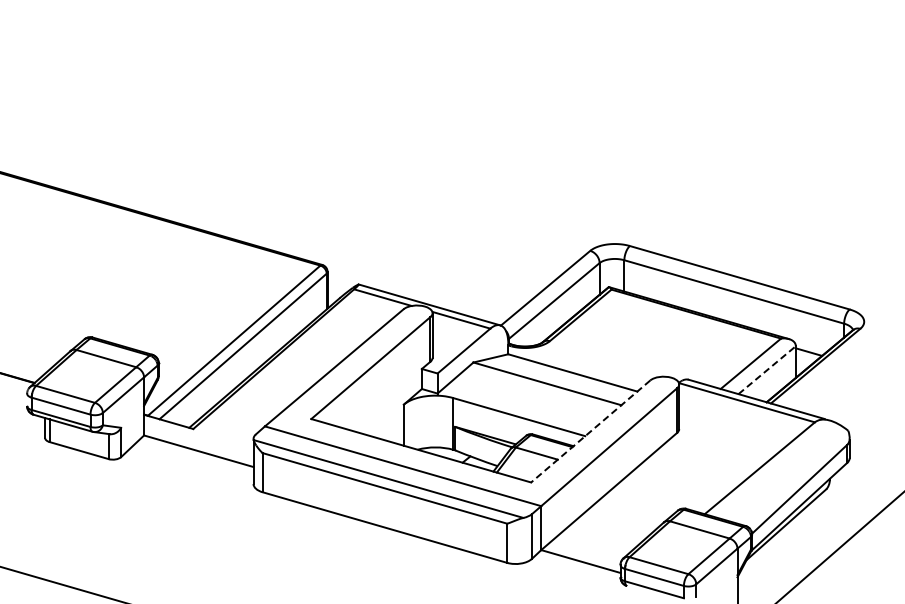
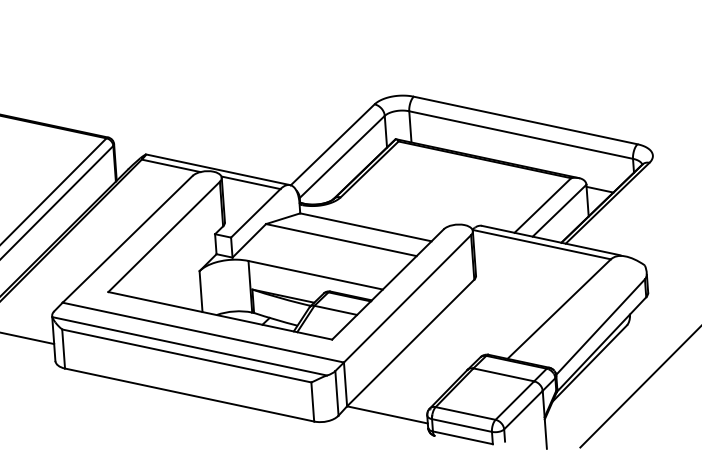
line: (767, 369) -> (559, 210), dashed -> solid
line: (590, 431) -> (387, 284), dashed -> solid

